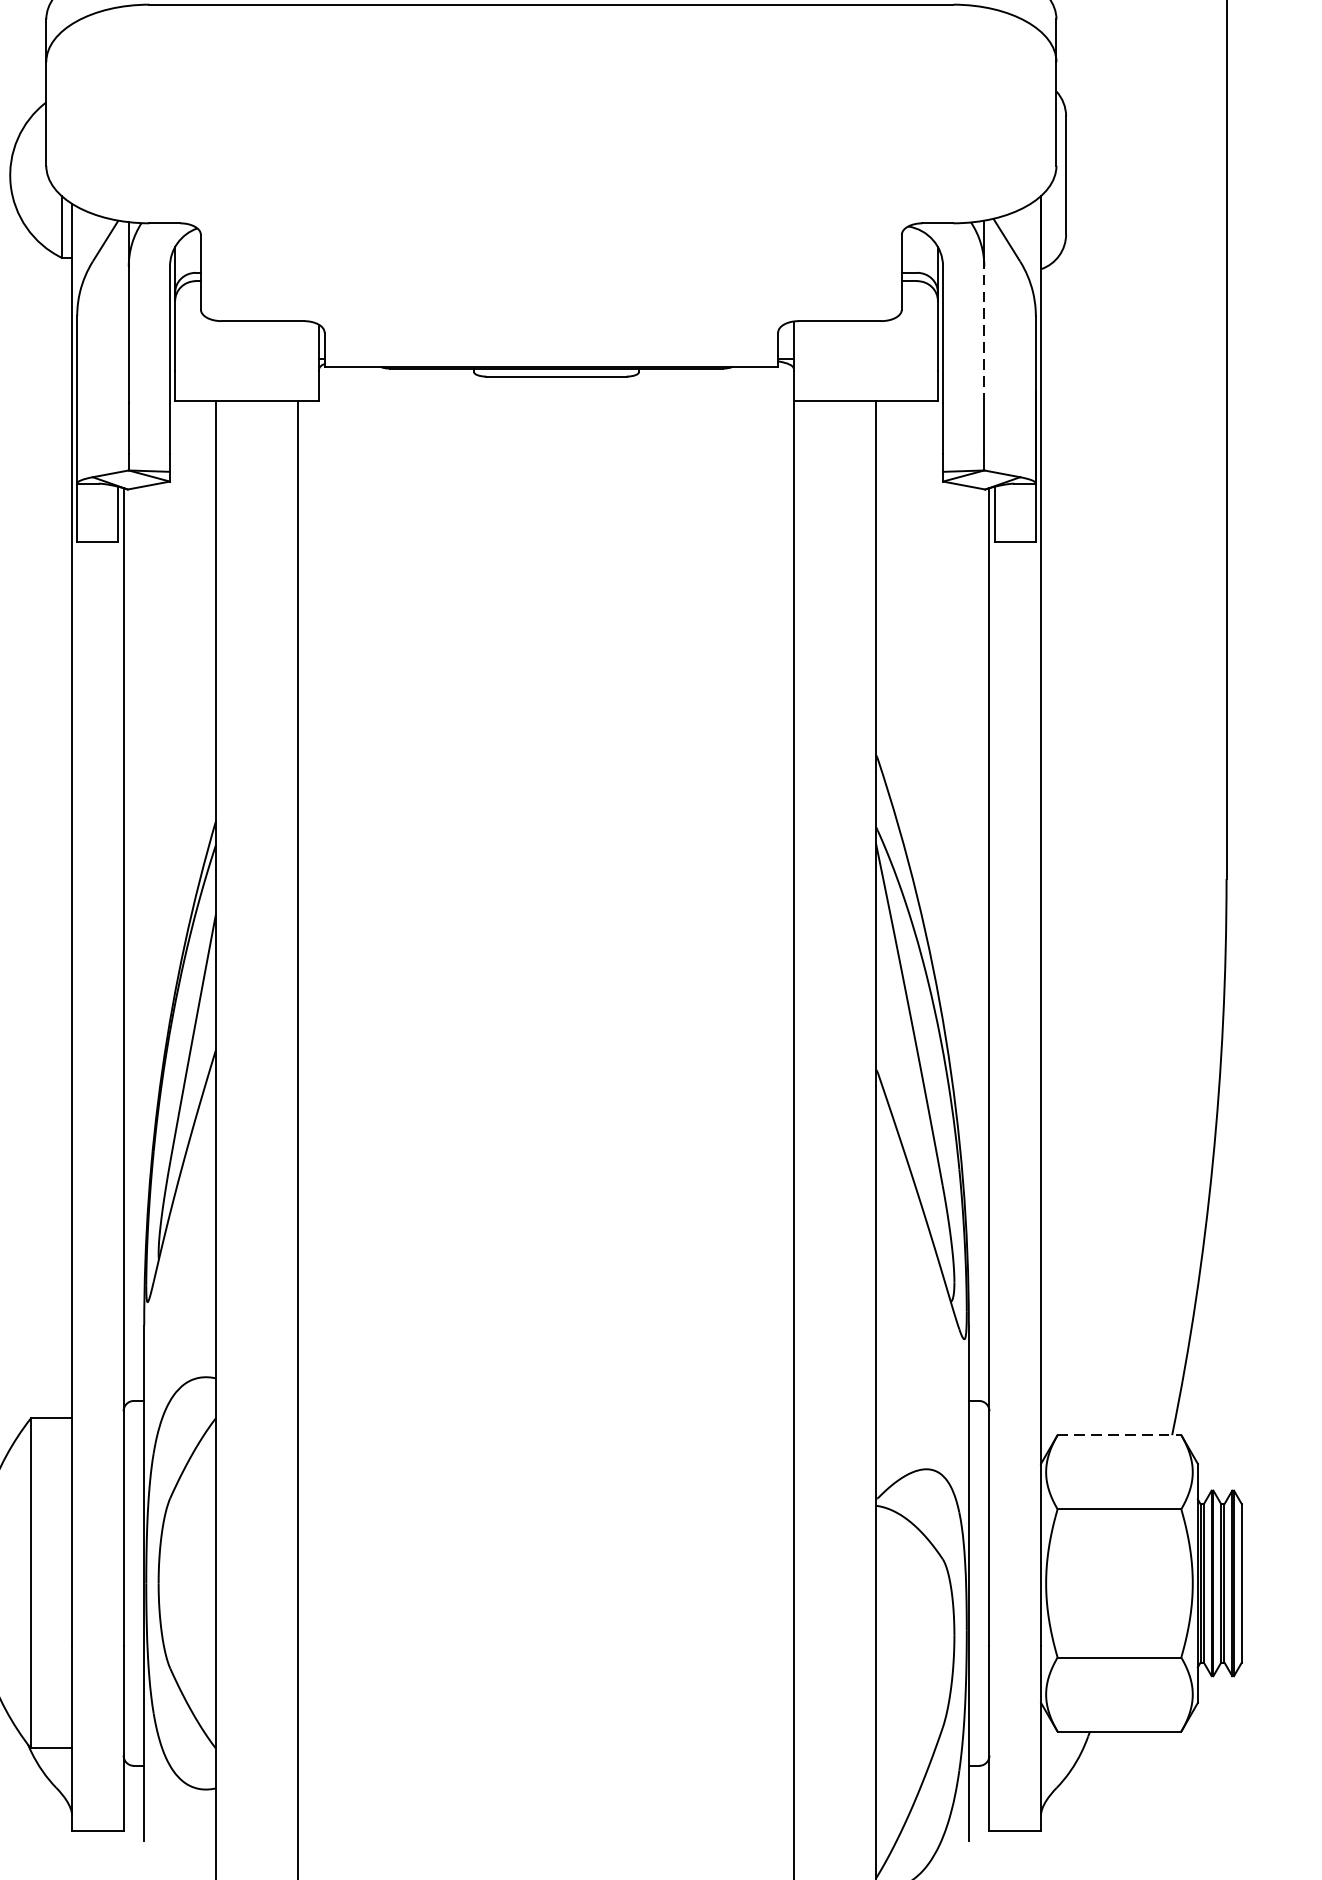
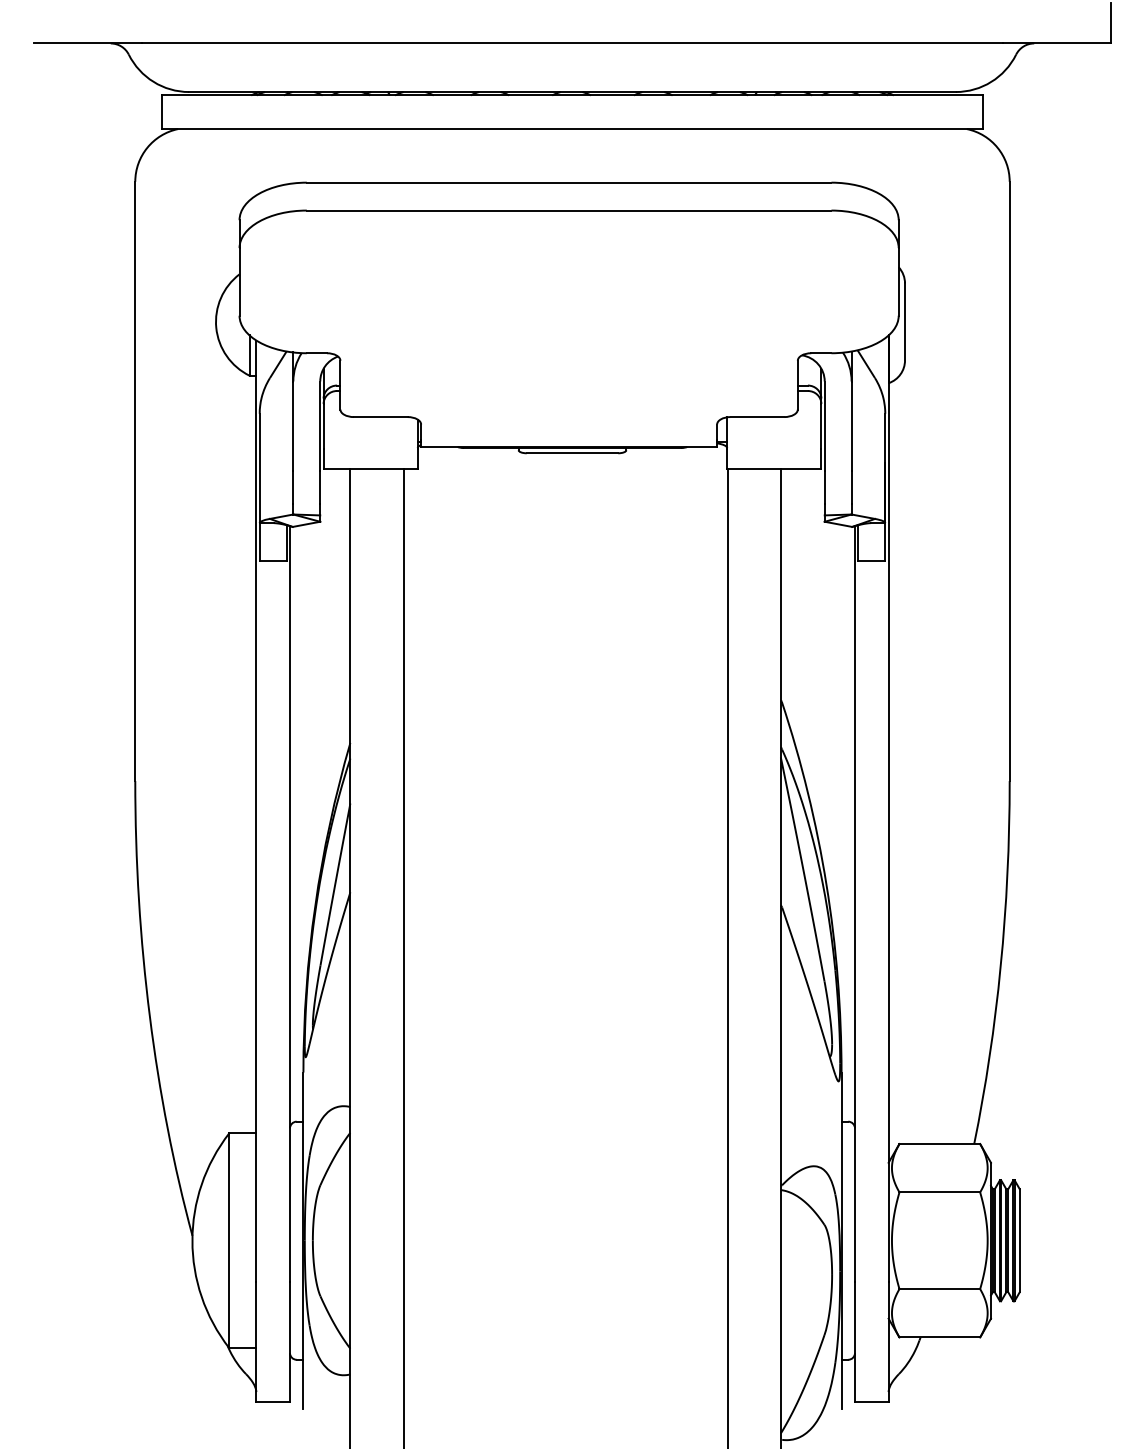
line: (984, 335) -> (851, 426), dashed -> solid
line: (1120, 1435) -> (940, 1144), dashed -> solid

